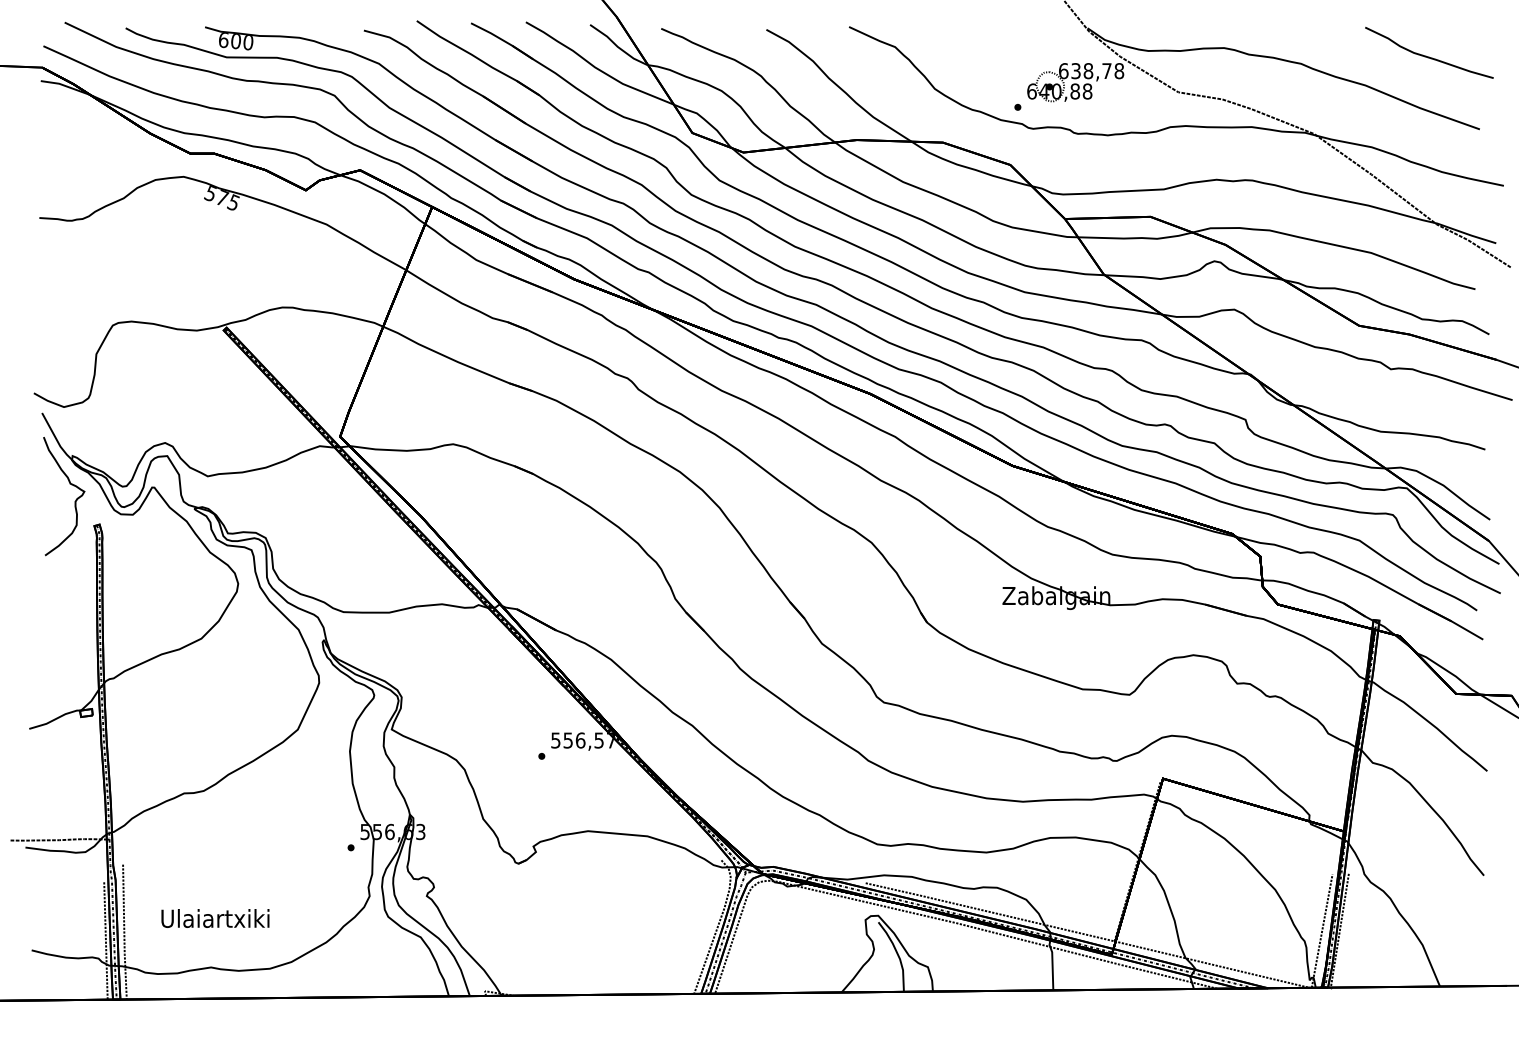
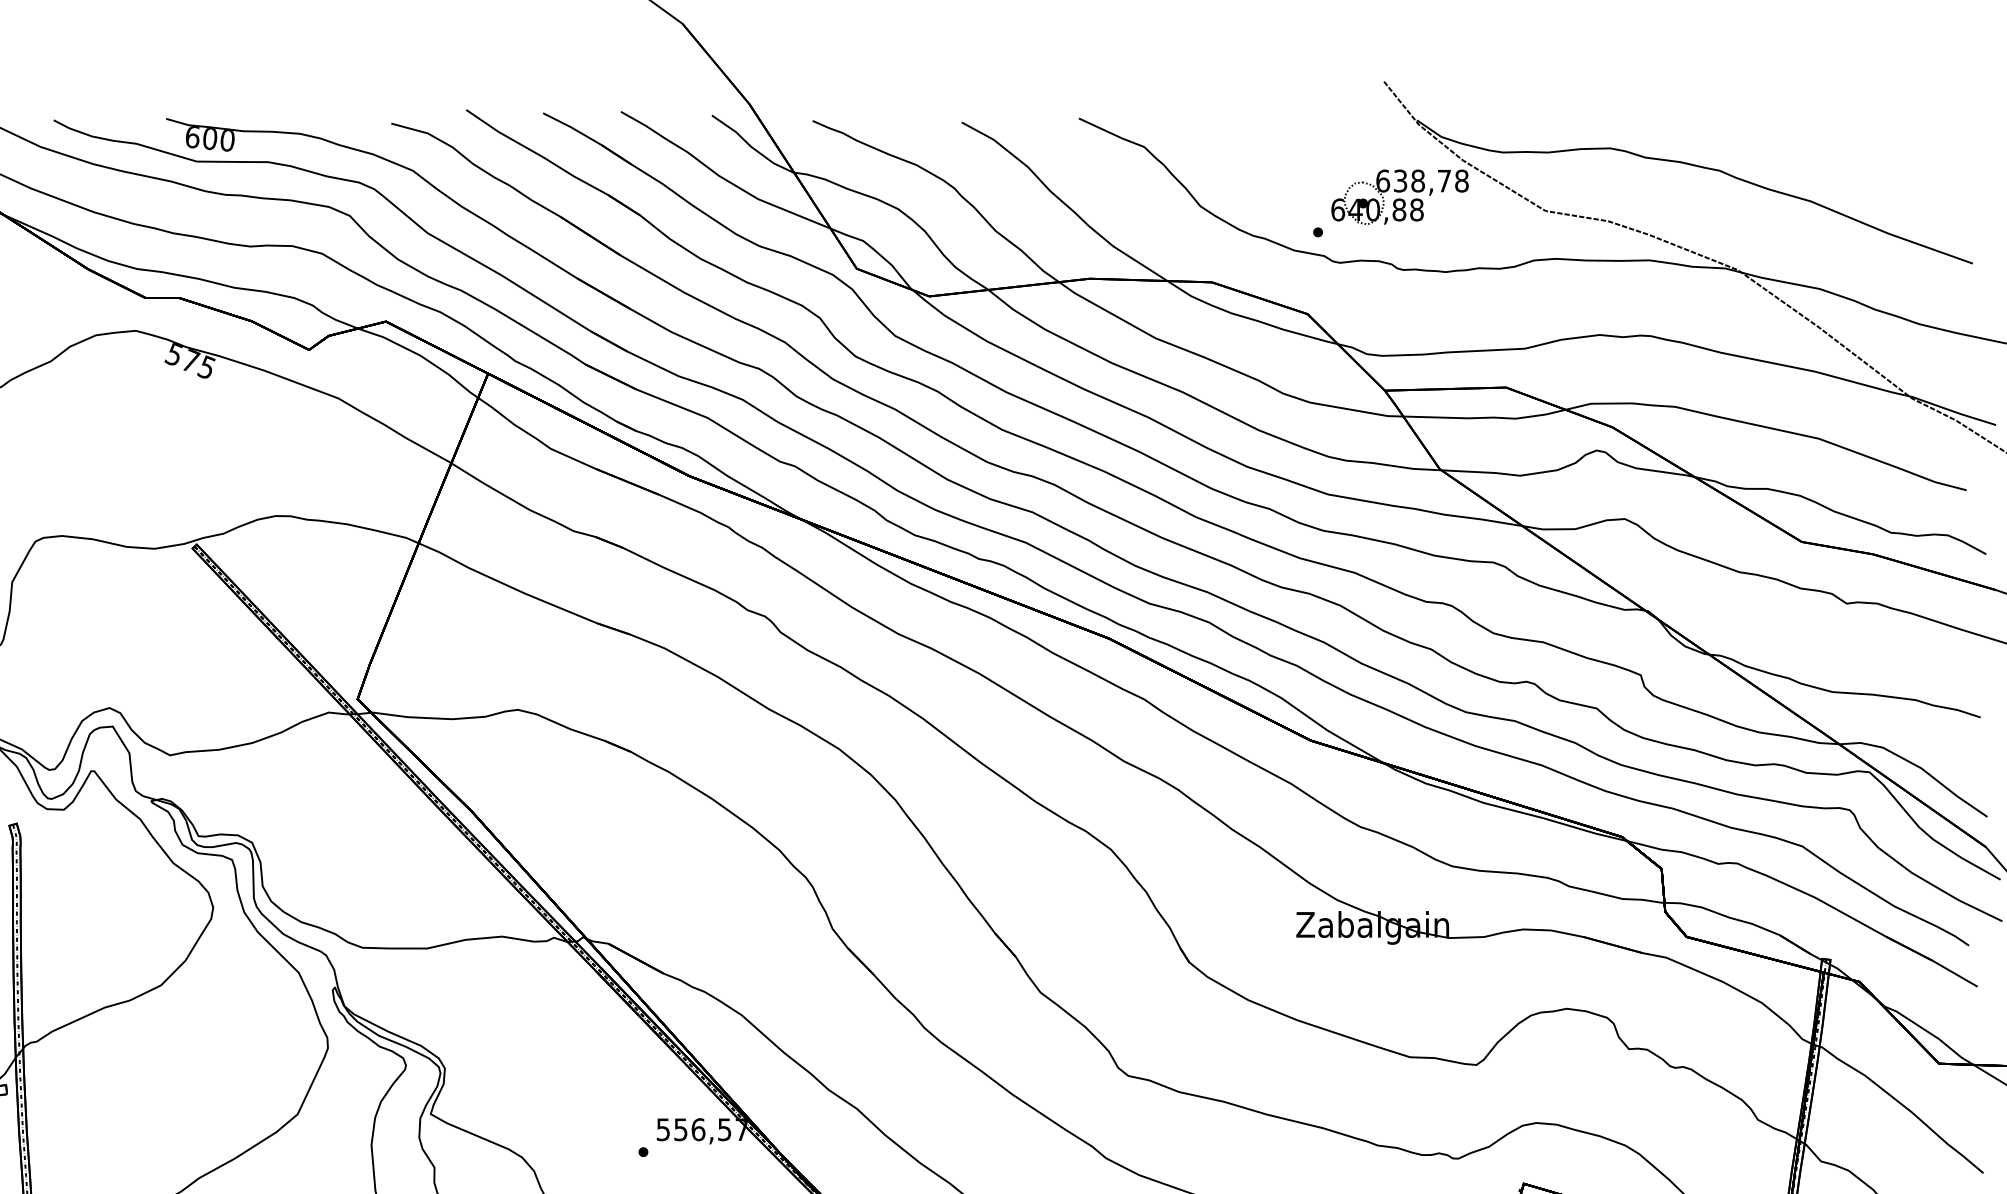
curve: (1429, 56) -> (1901, 160), removed

